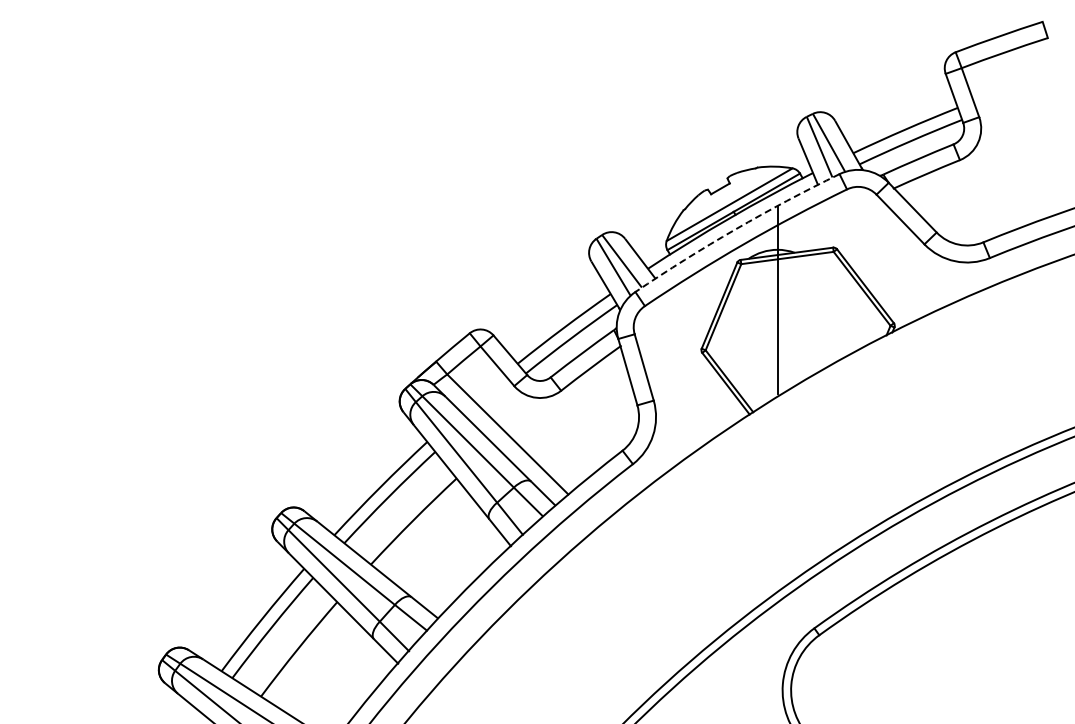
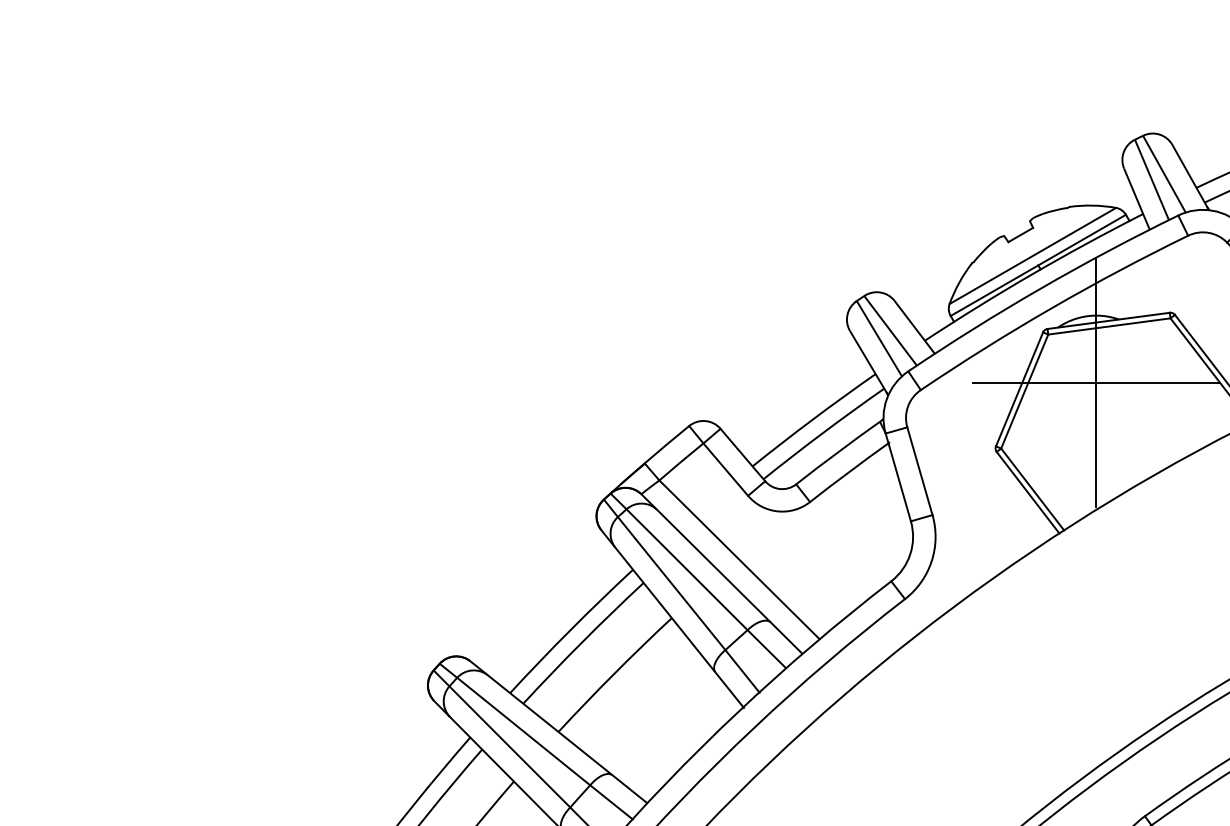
arc: (735, 229) -> (1040, 288), dashed -> solid
line: (777, 300) -> (1096, 382), added

